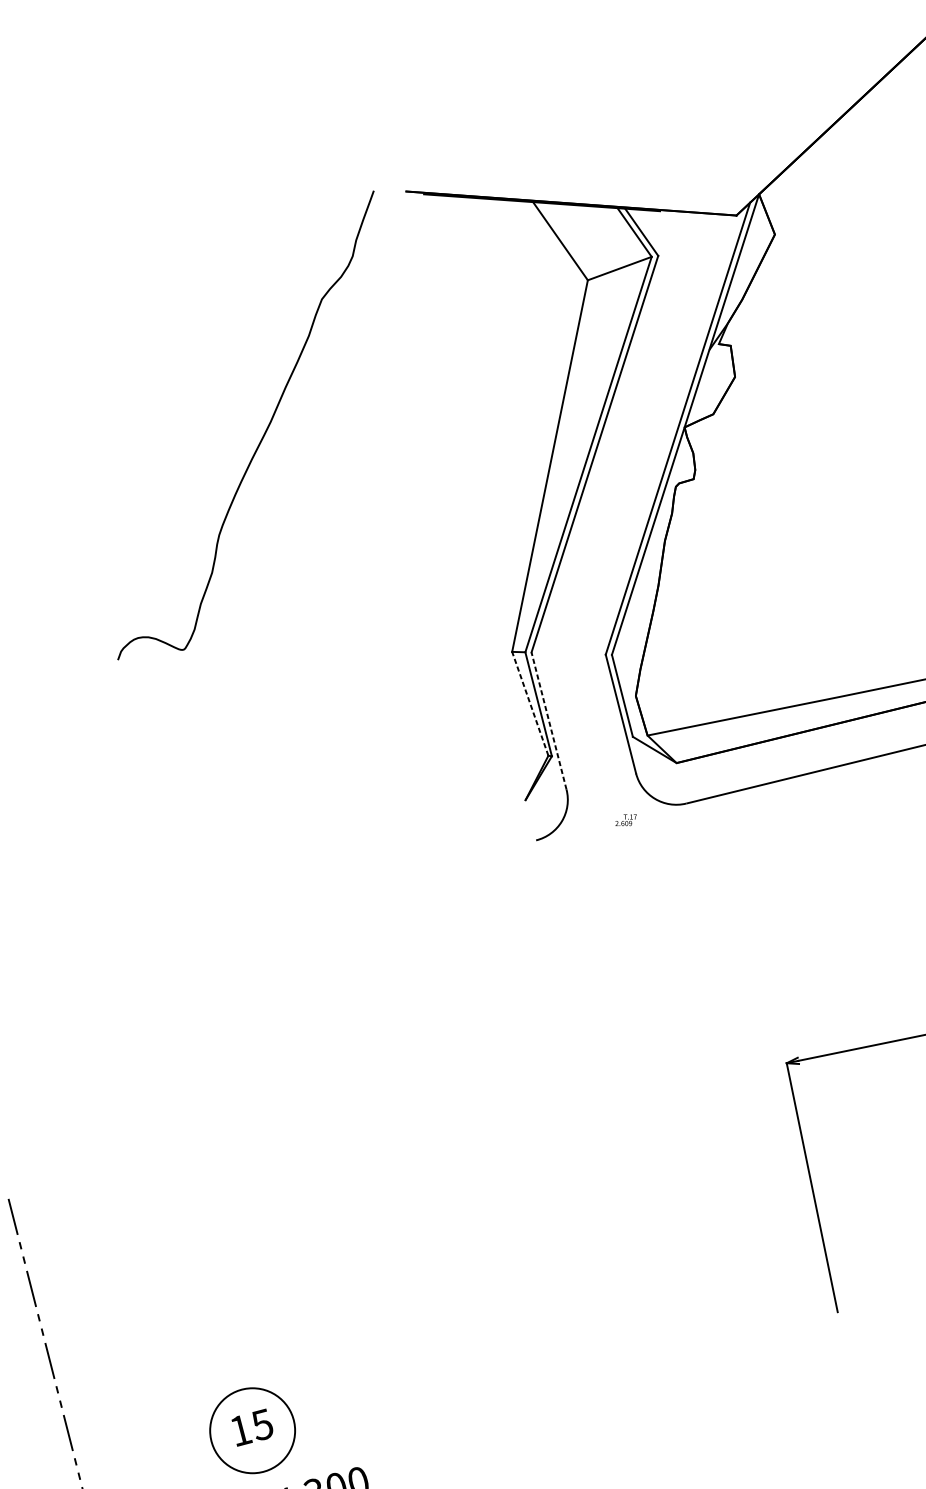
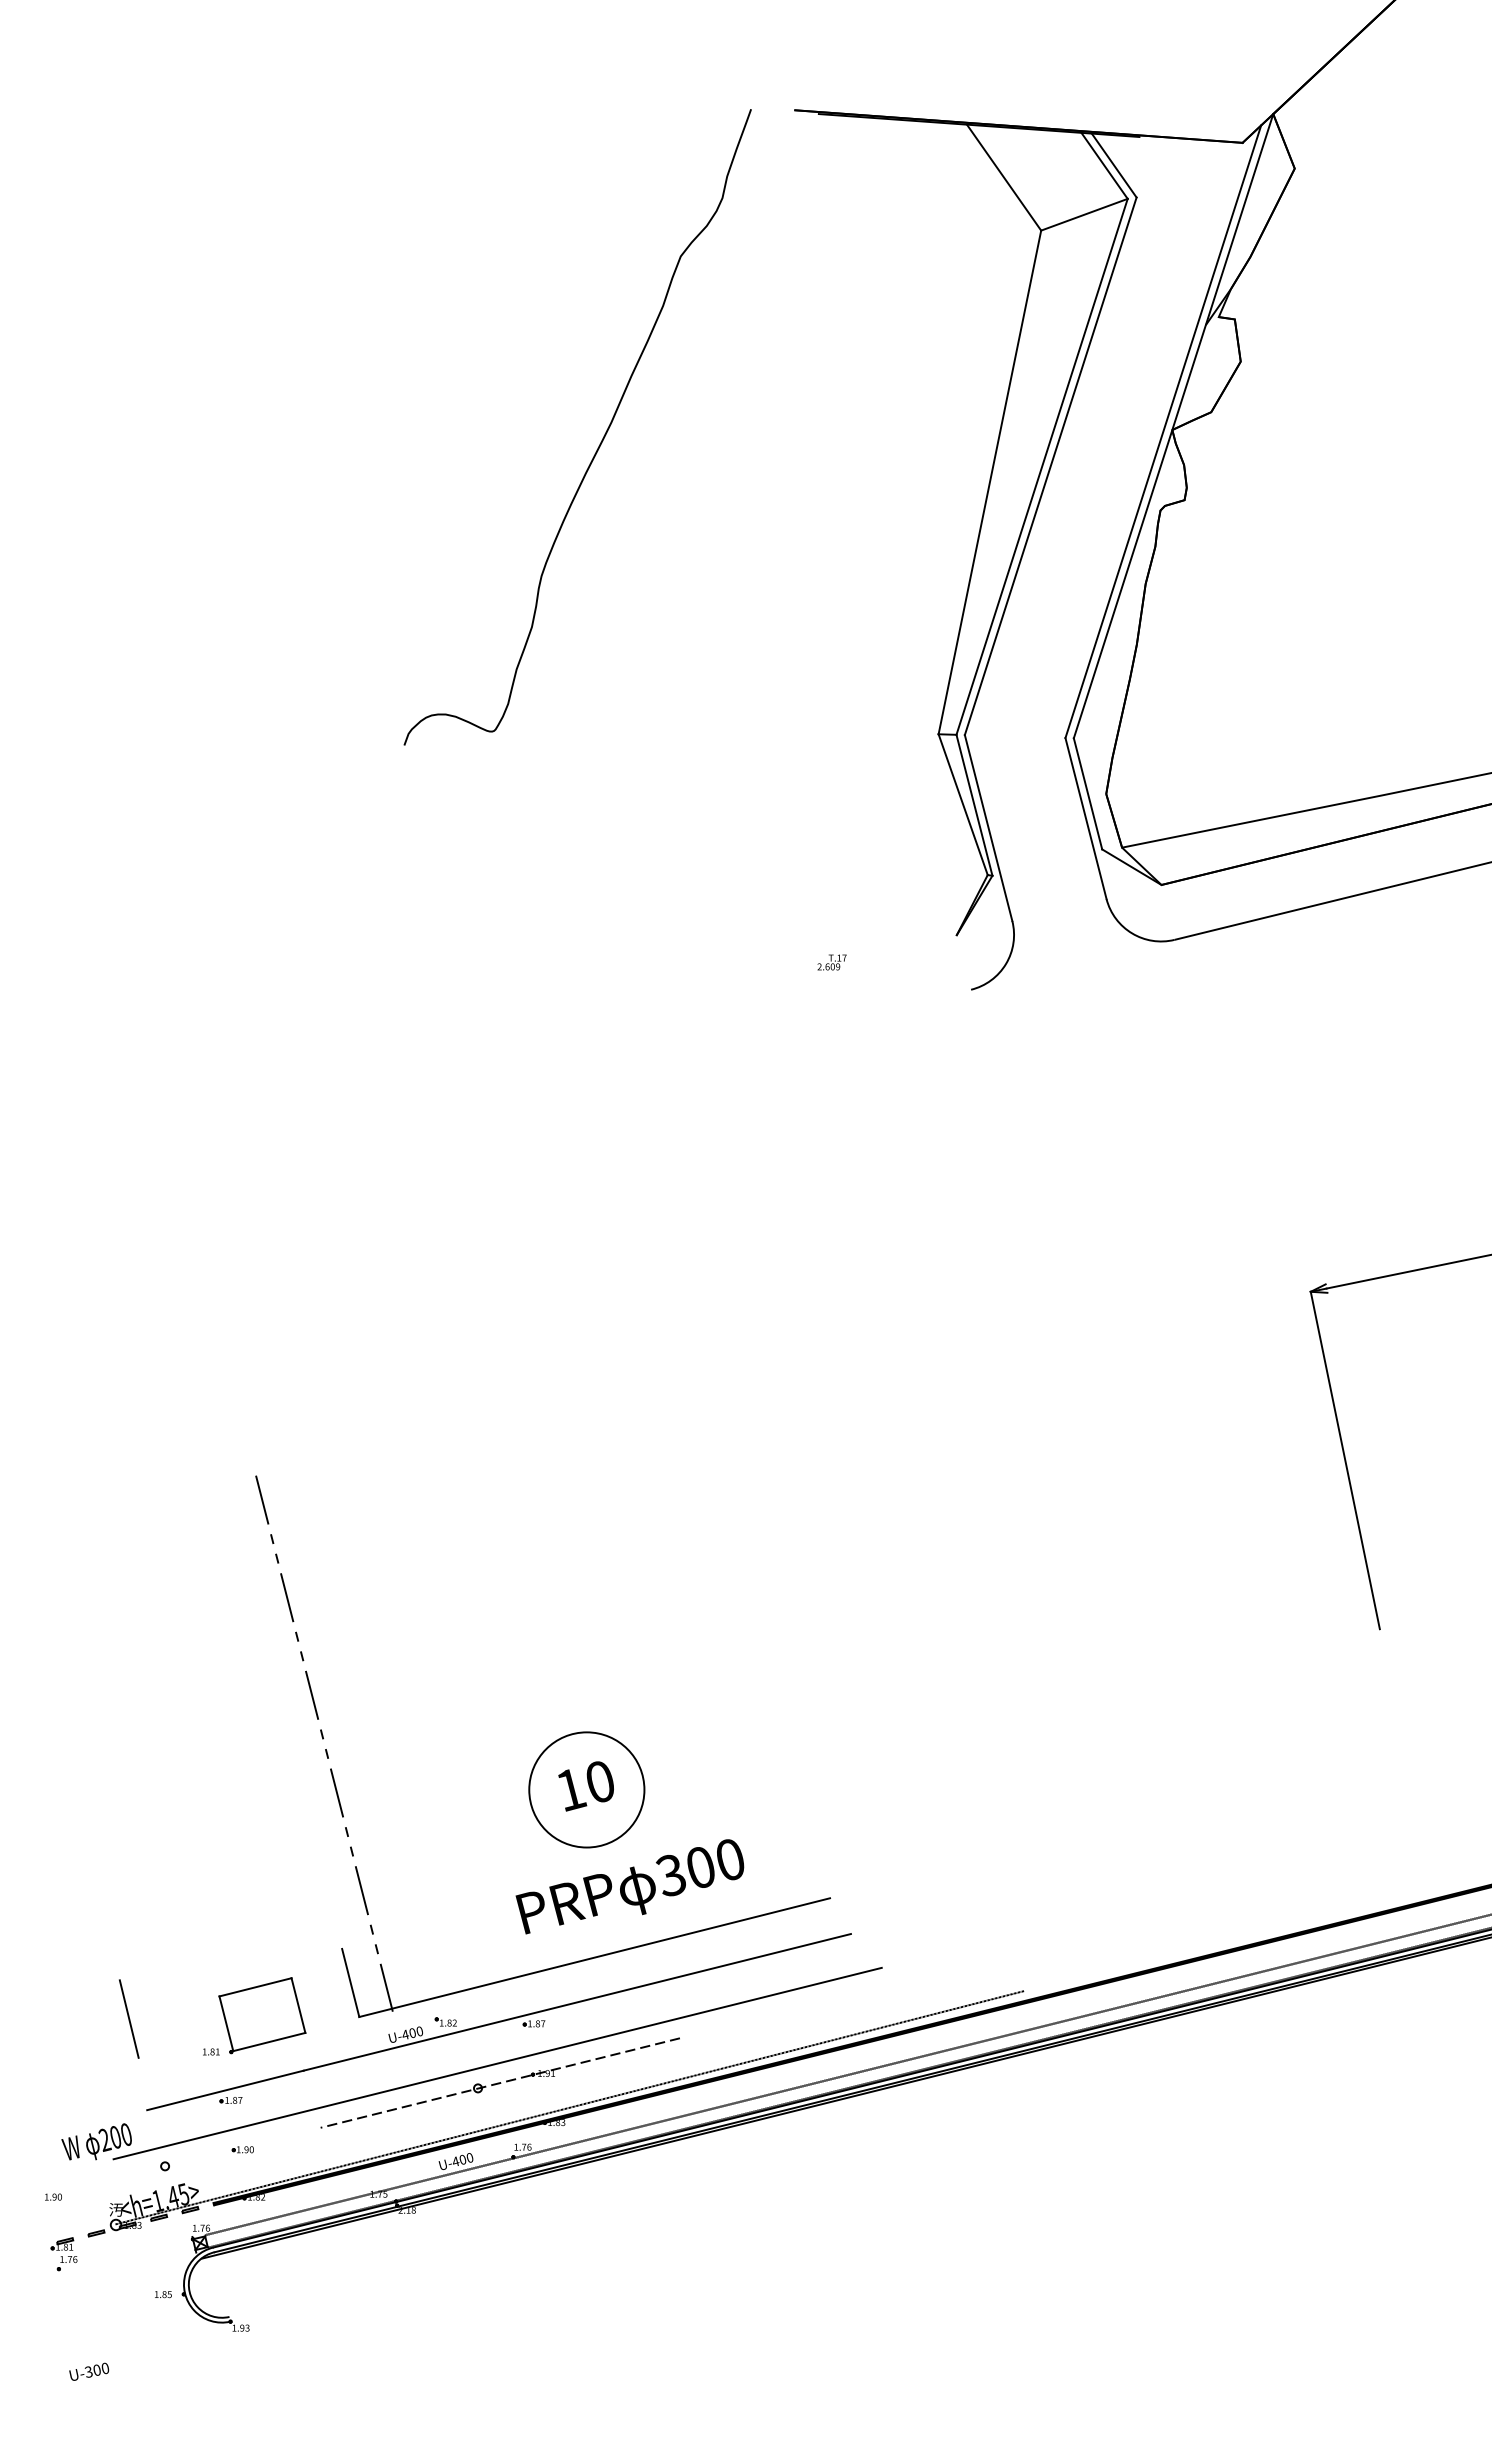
line: (530, 703) -> (963, 804), dashed -> solid
line: (548, 721) -> (988, 828), dashed -> solid
text: (625, 820) -> (831, 962), moved
text: (262, 1424) -> (600, 1781), 15 -> 10

